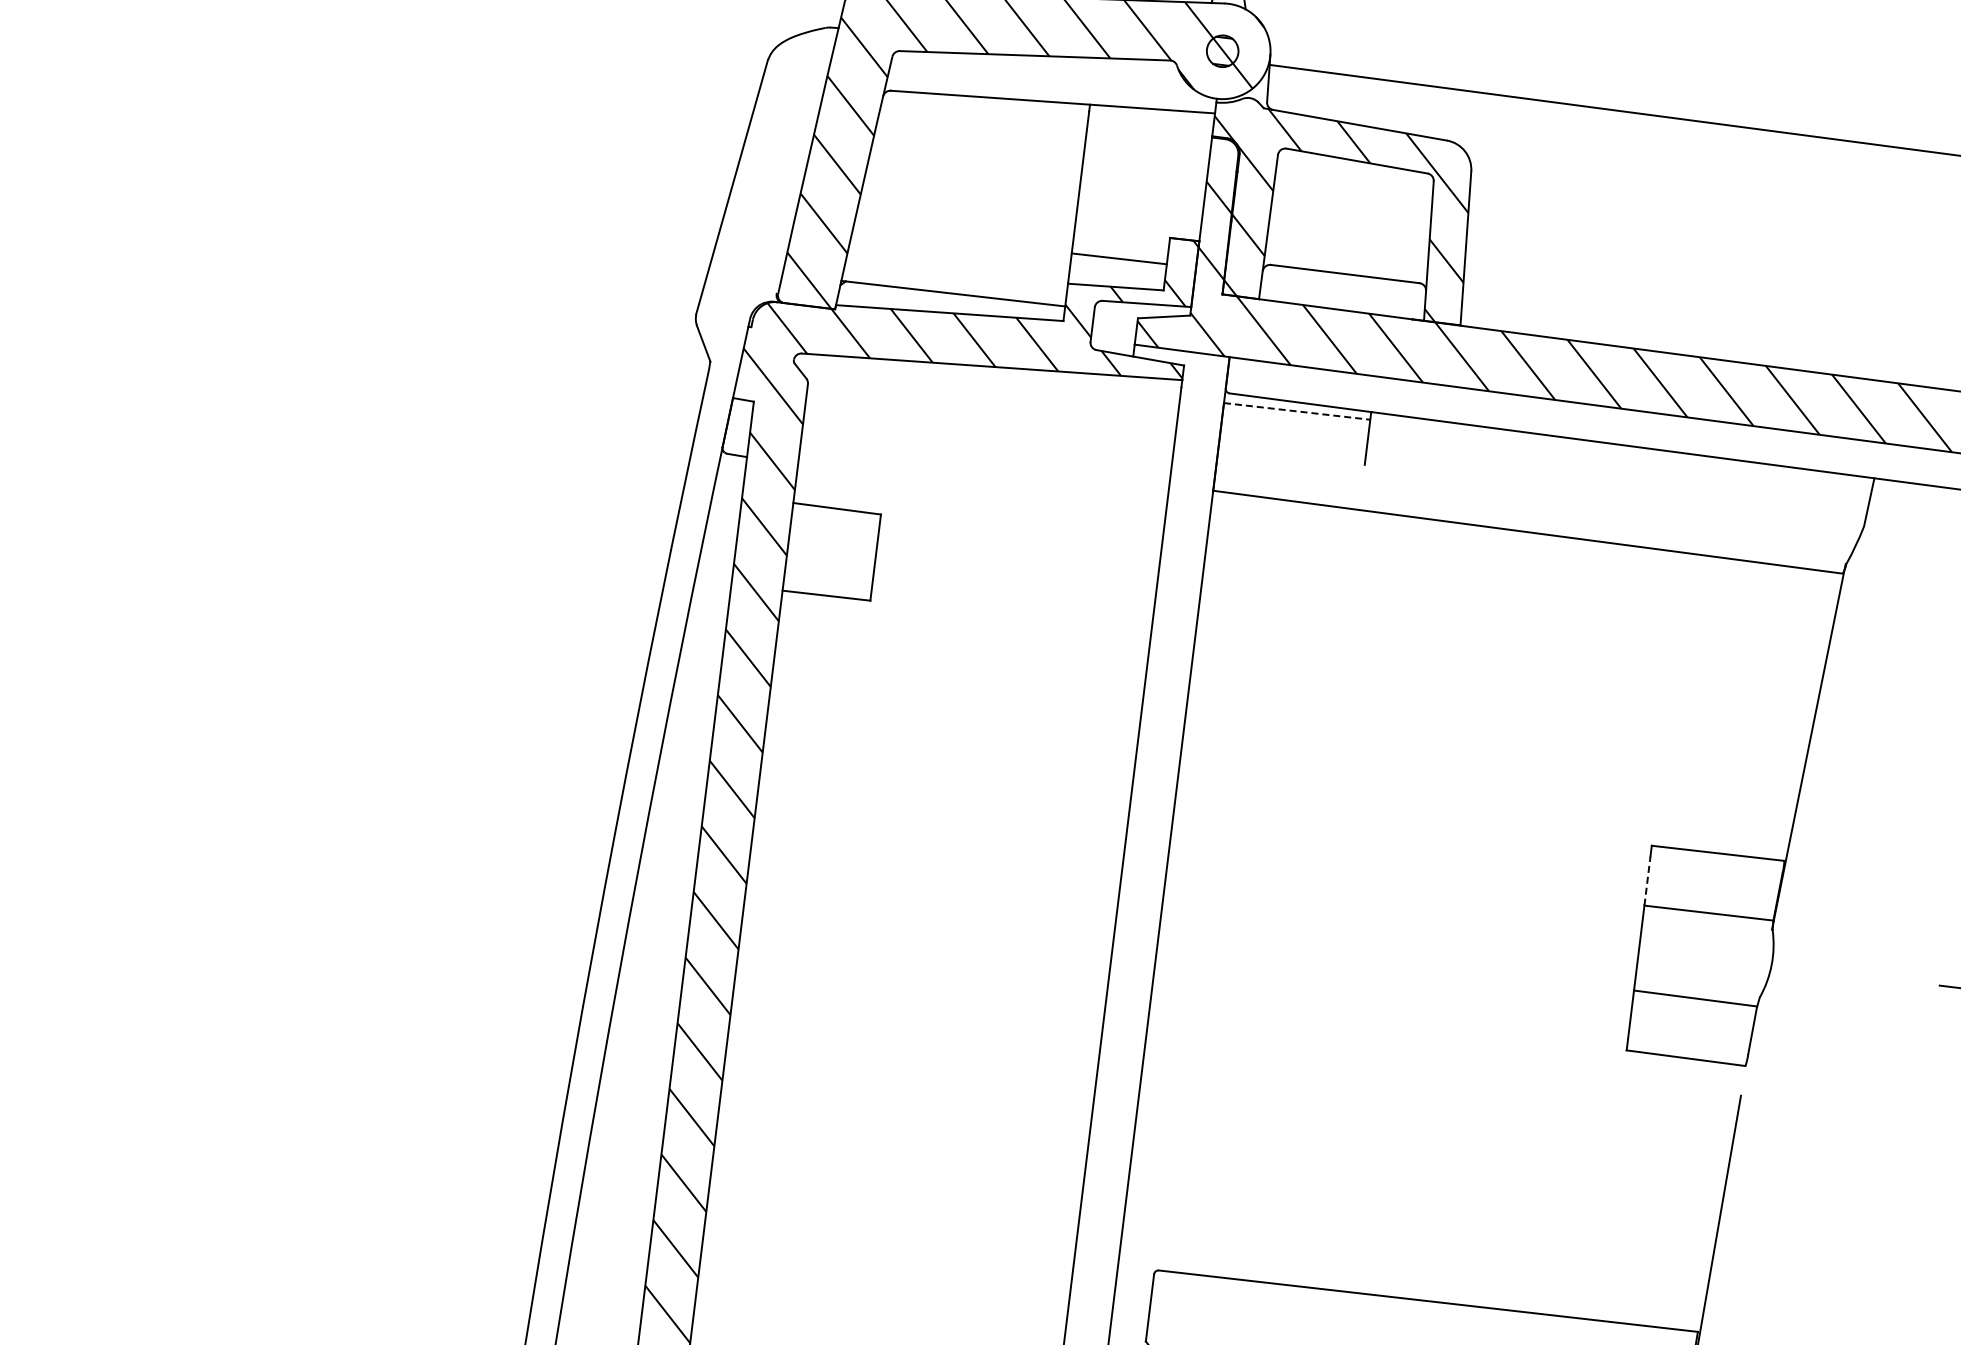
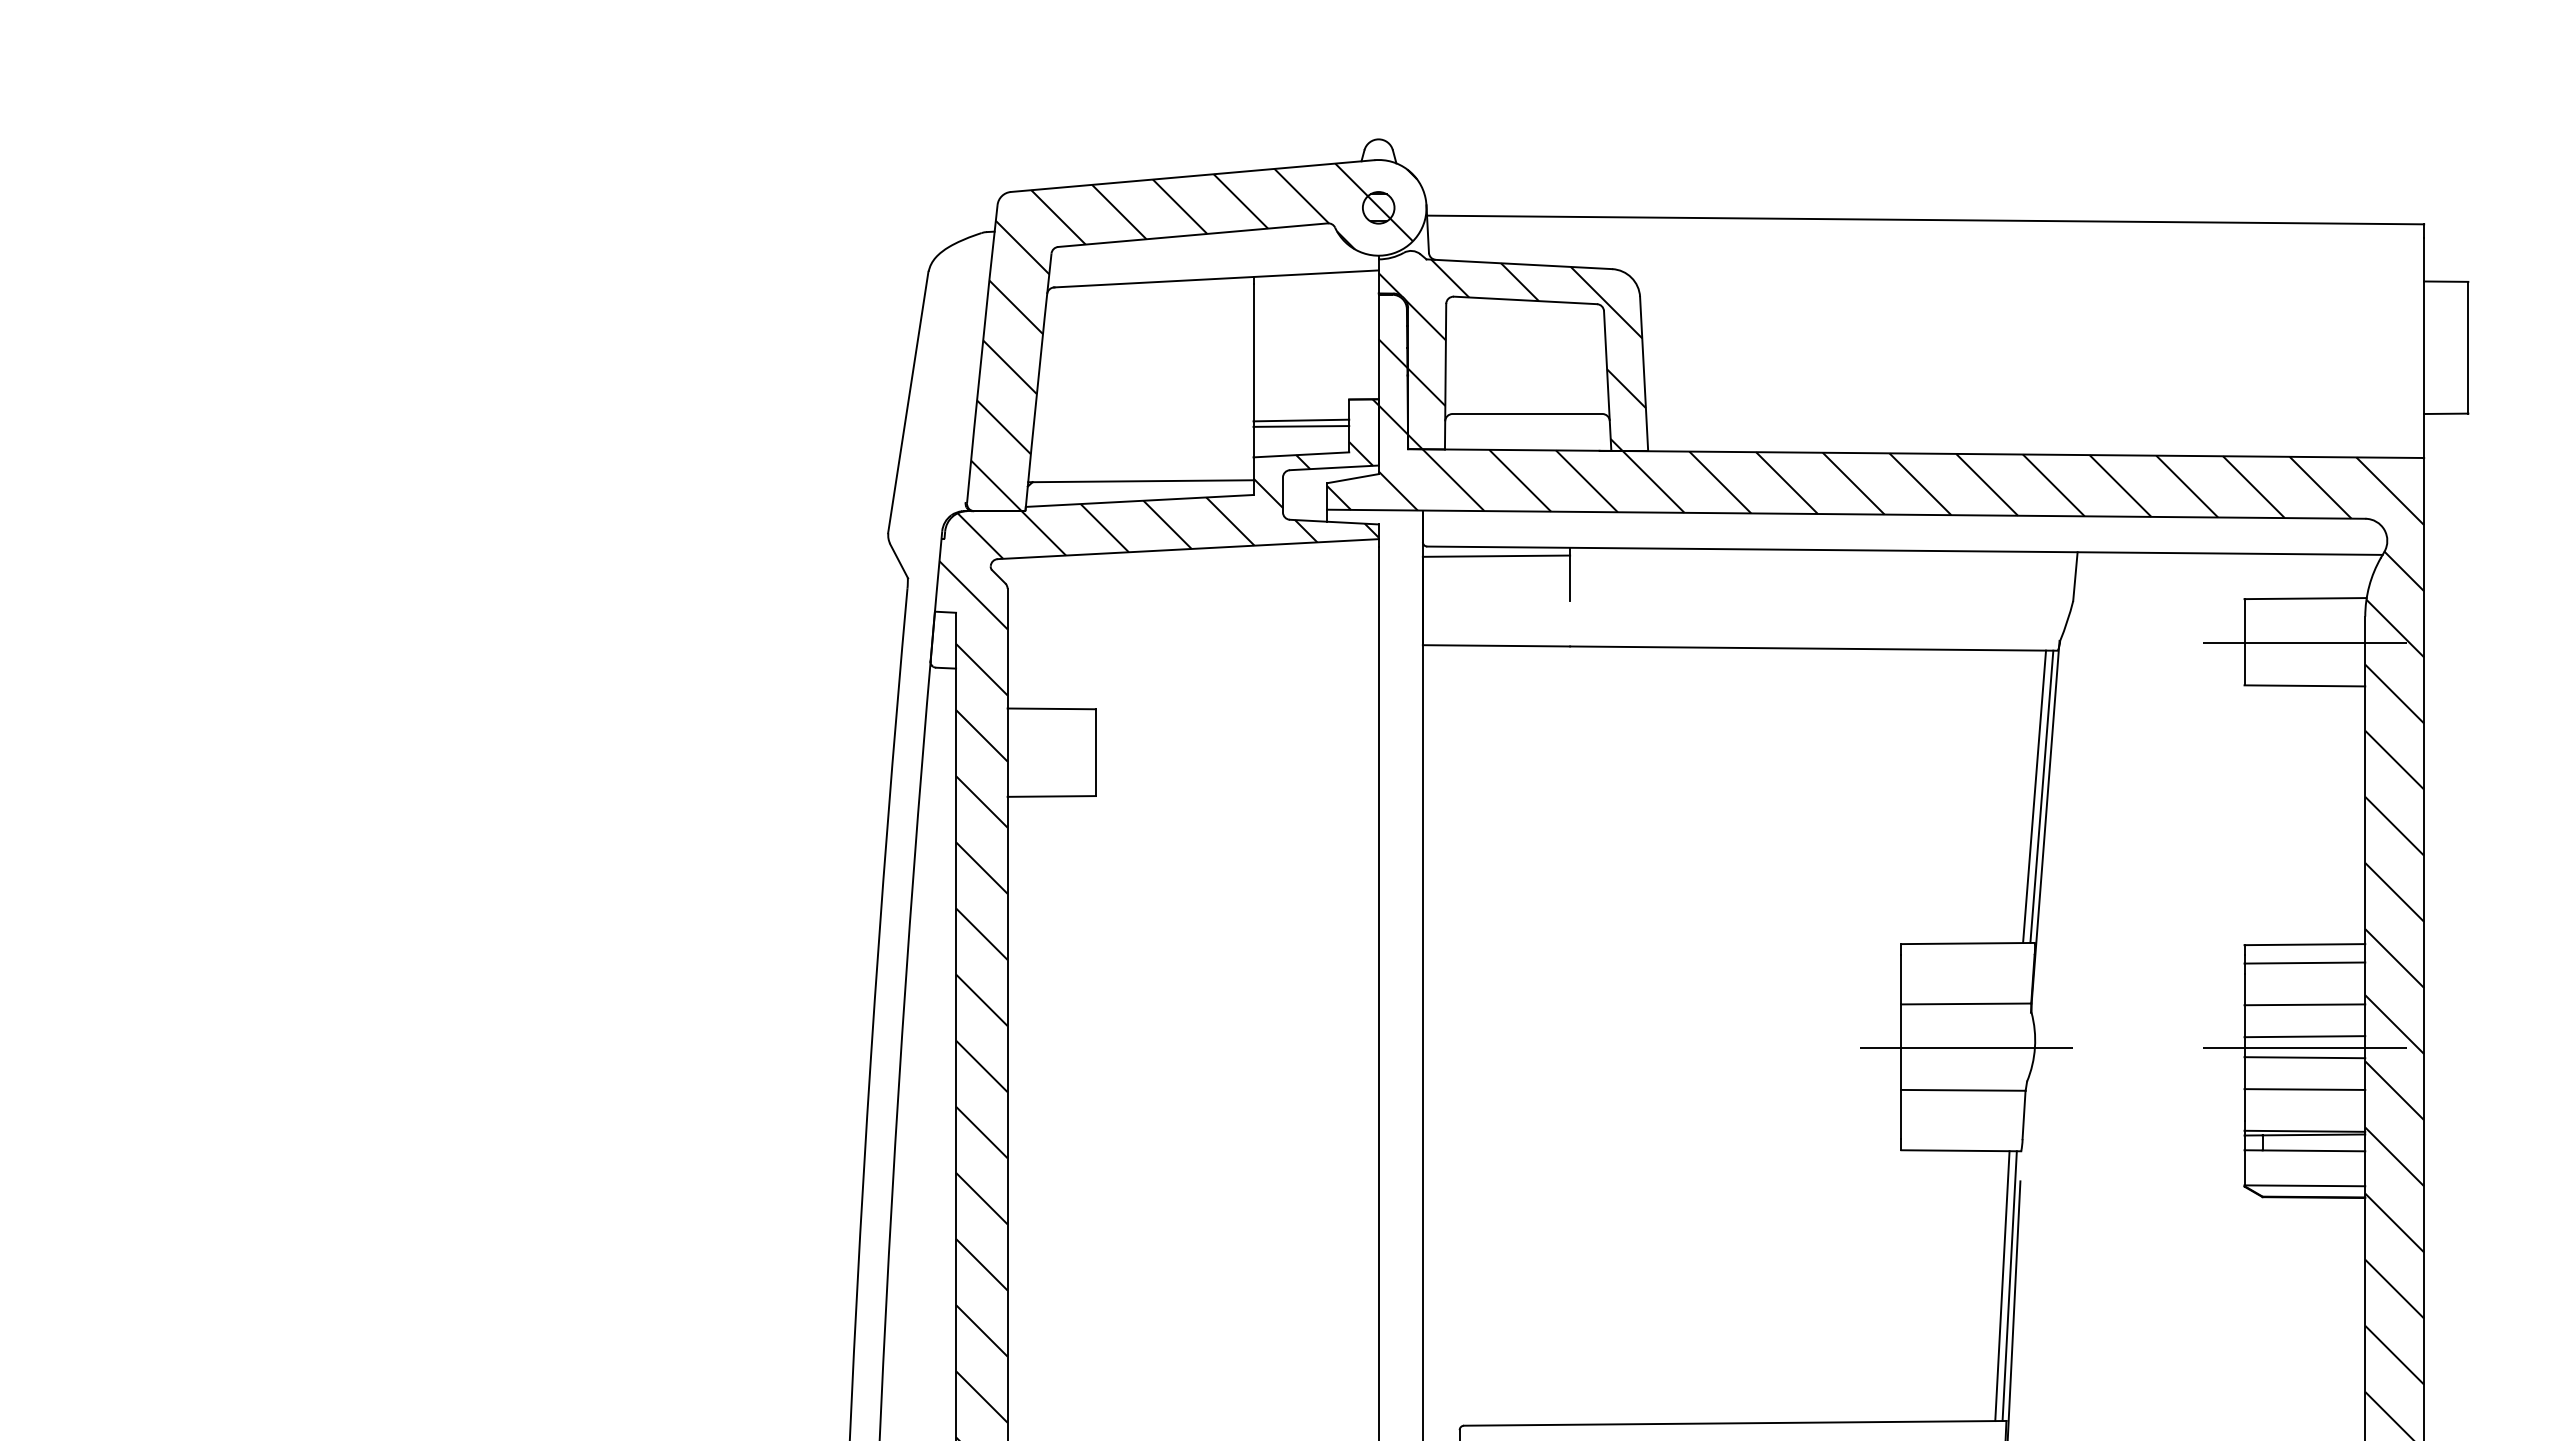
line: (1120, 252) -> (1301, 420), added
line: (1297, 411) -> (1496, 556), dashed -> solid
line: (1801, 715) -> (2034, 796), added
line: (1808, 716) -> (2041, 796), added
line: (1647, 880) -> (1901, 979), dashed -> solid
line: (1703, 956) -> (1966, 1047), added
line: (1710, 1197) -> (2002, 1286), added
line: (1717, 1197) -> (2009, 1285), added

